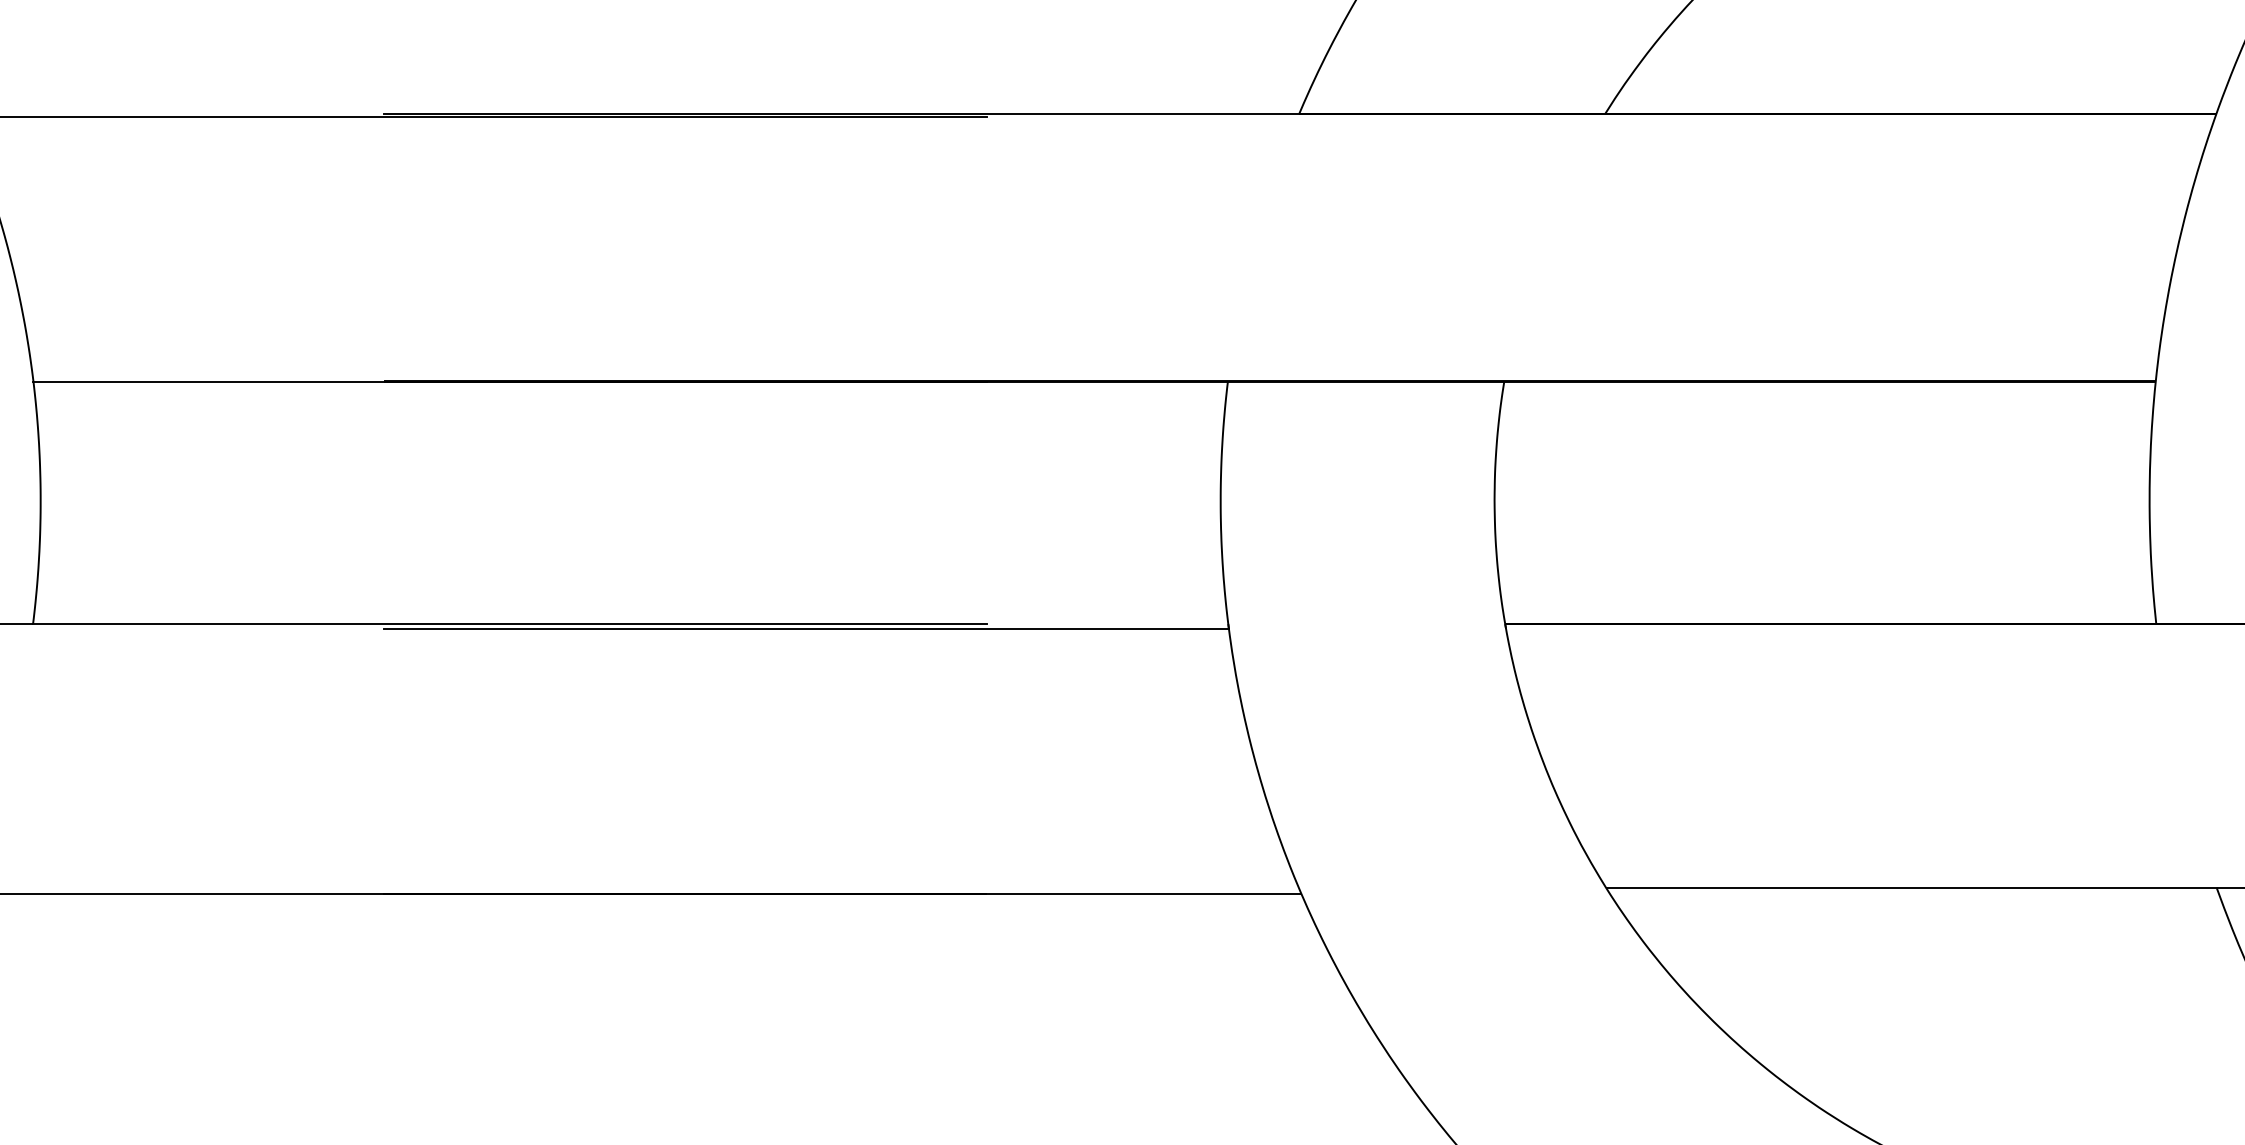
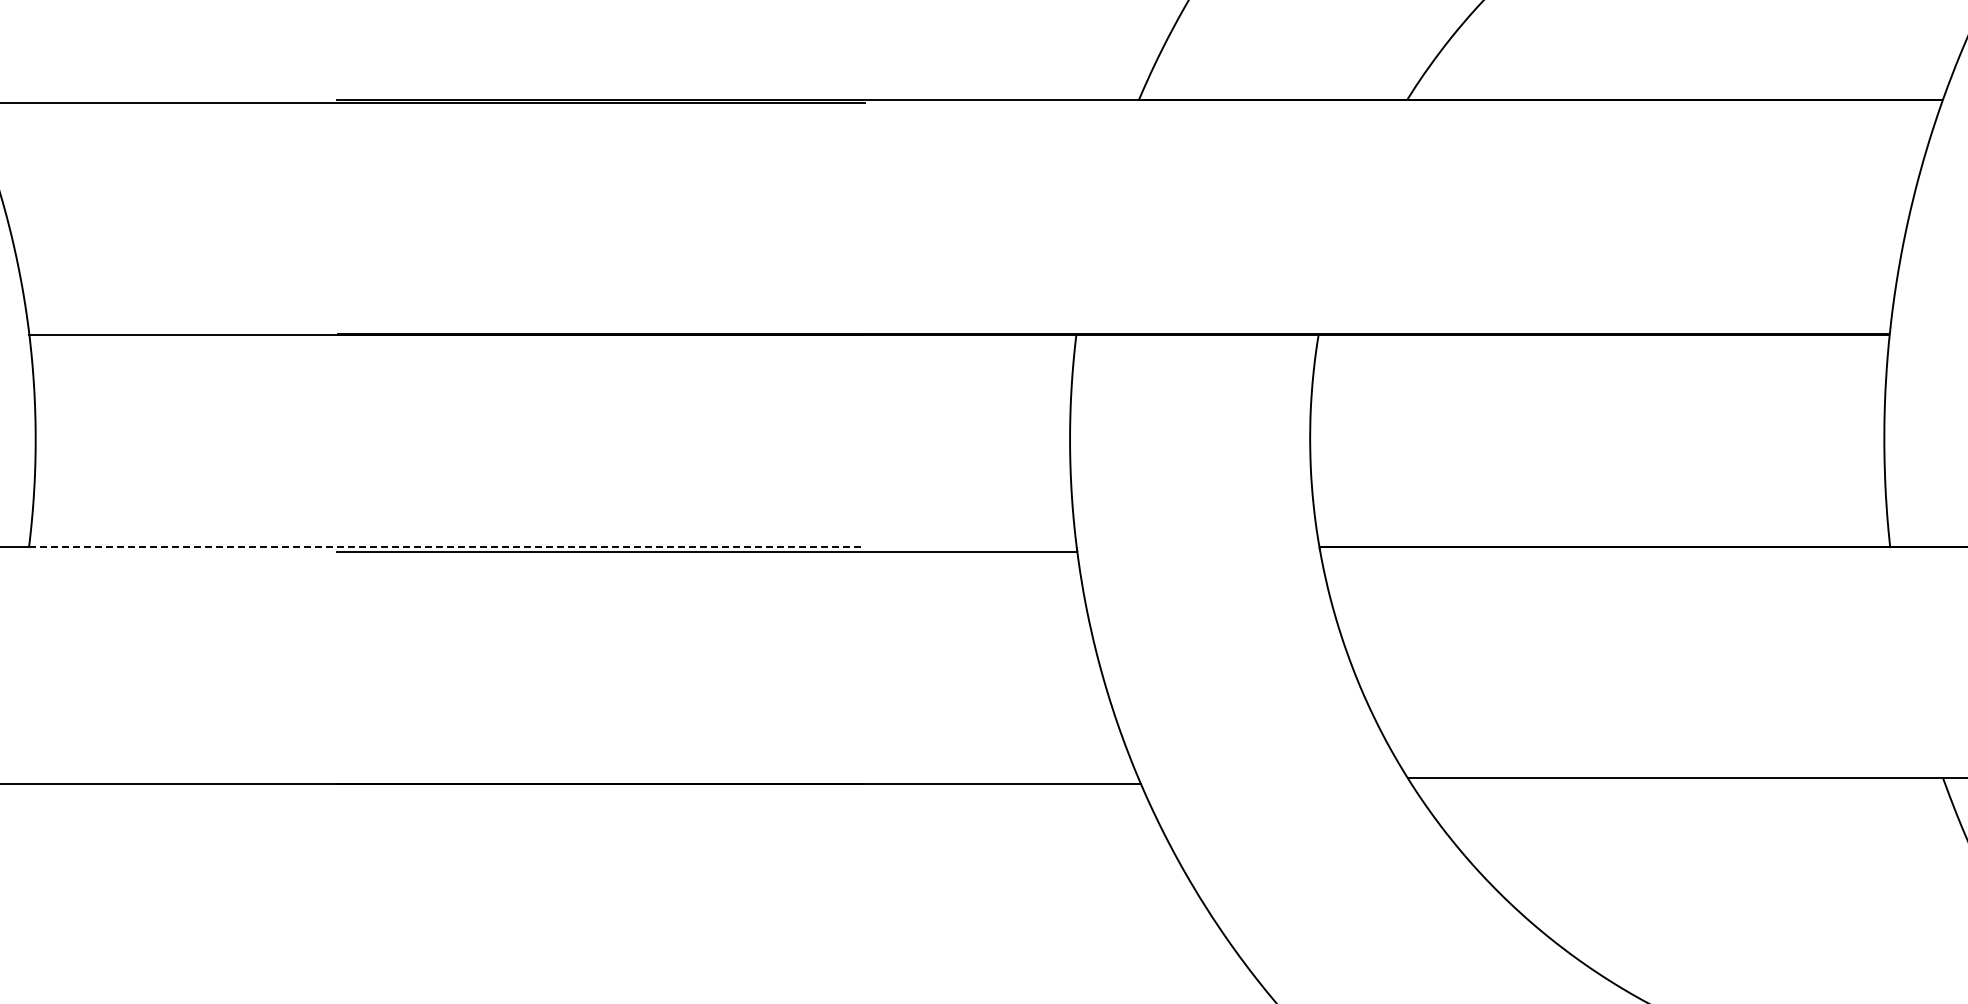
line: (510, 624) -> (447, 547), solid -> dashed

